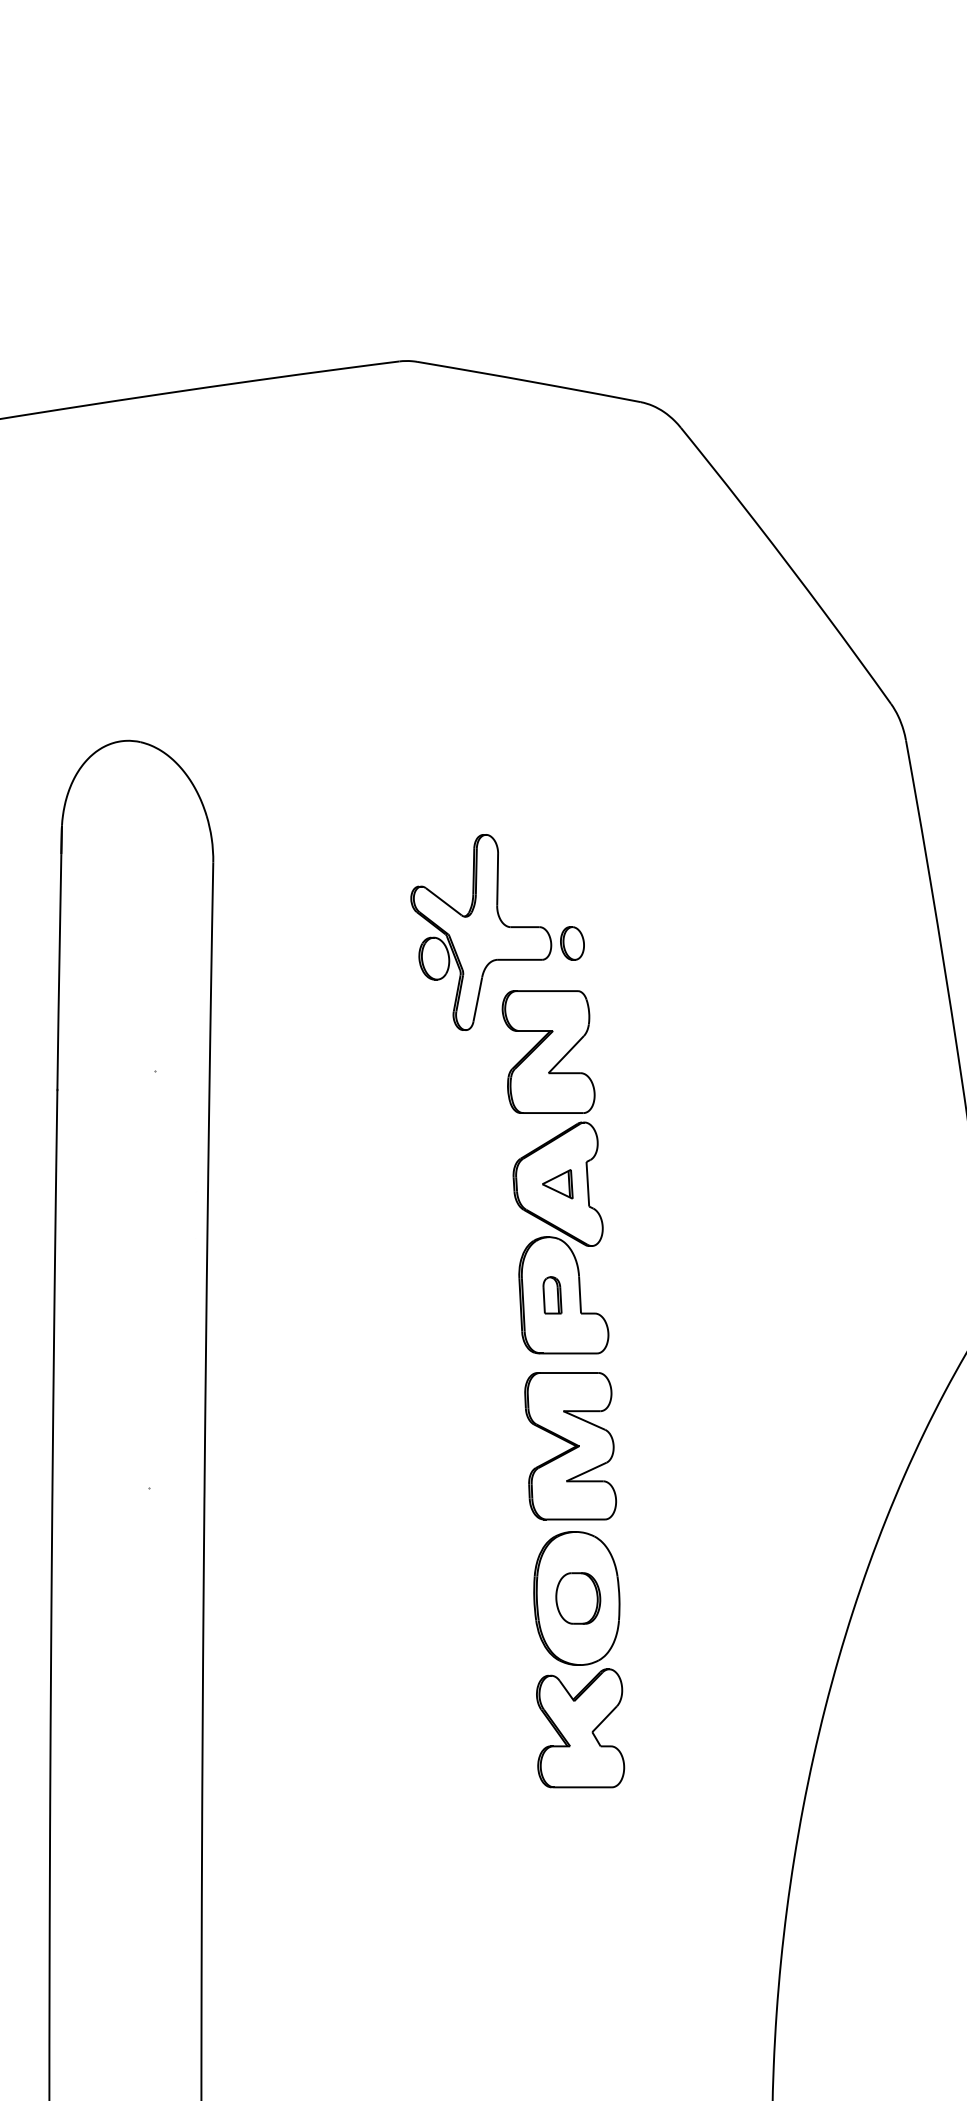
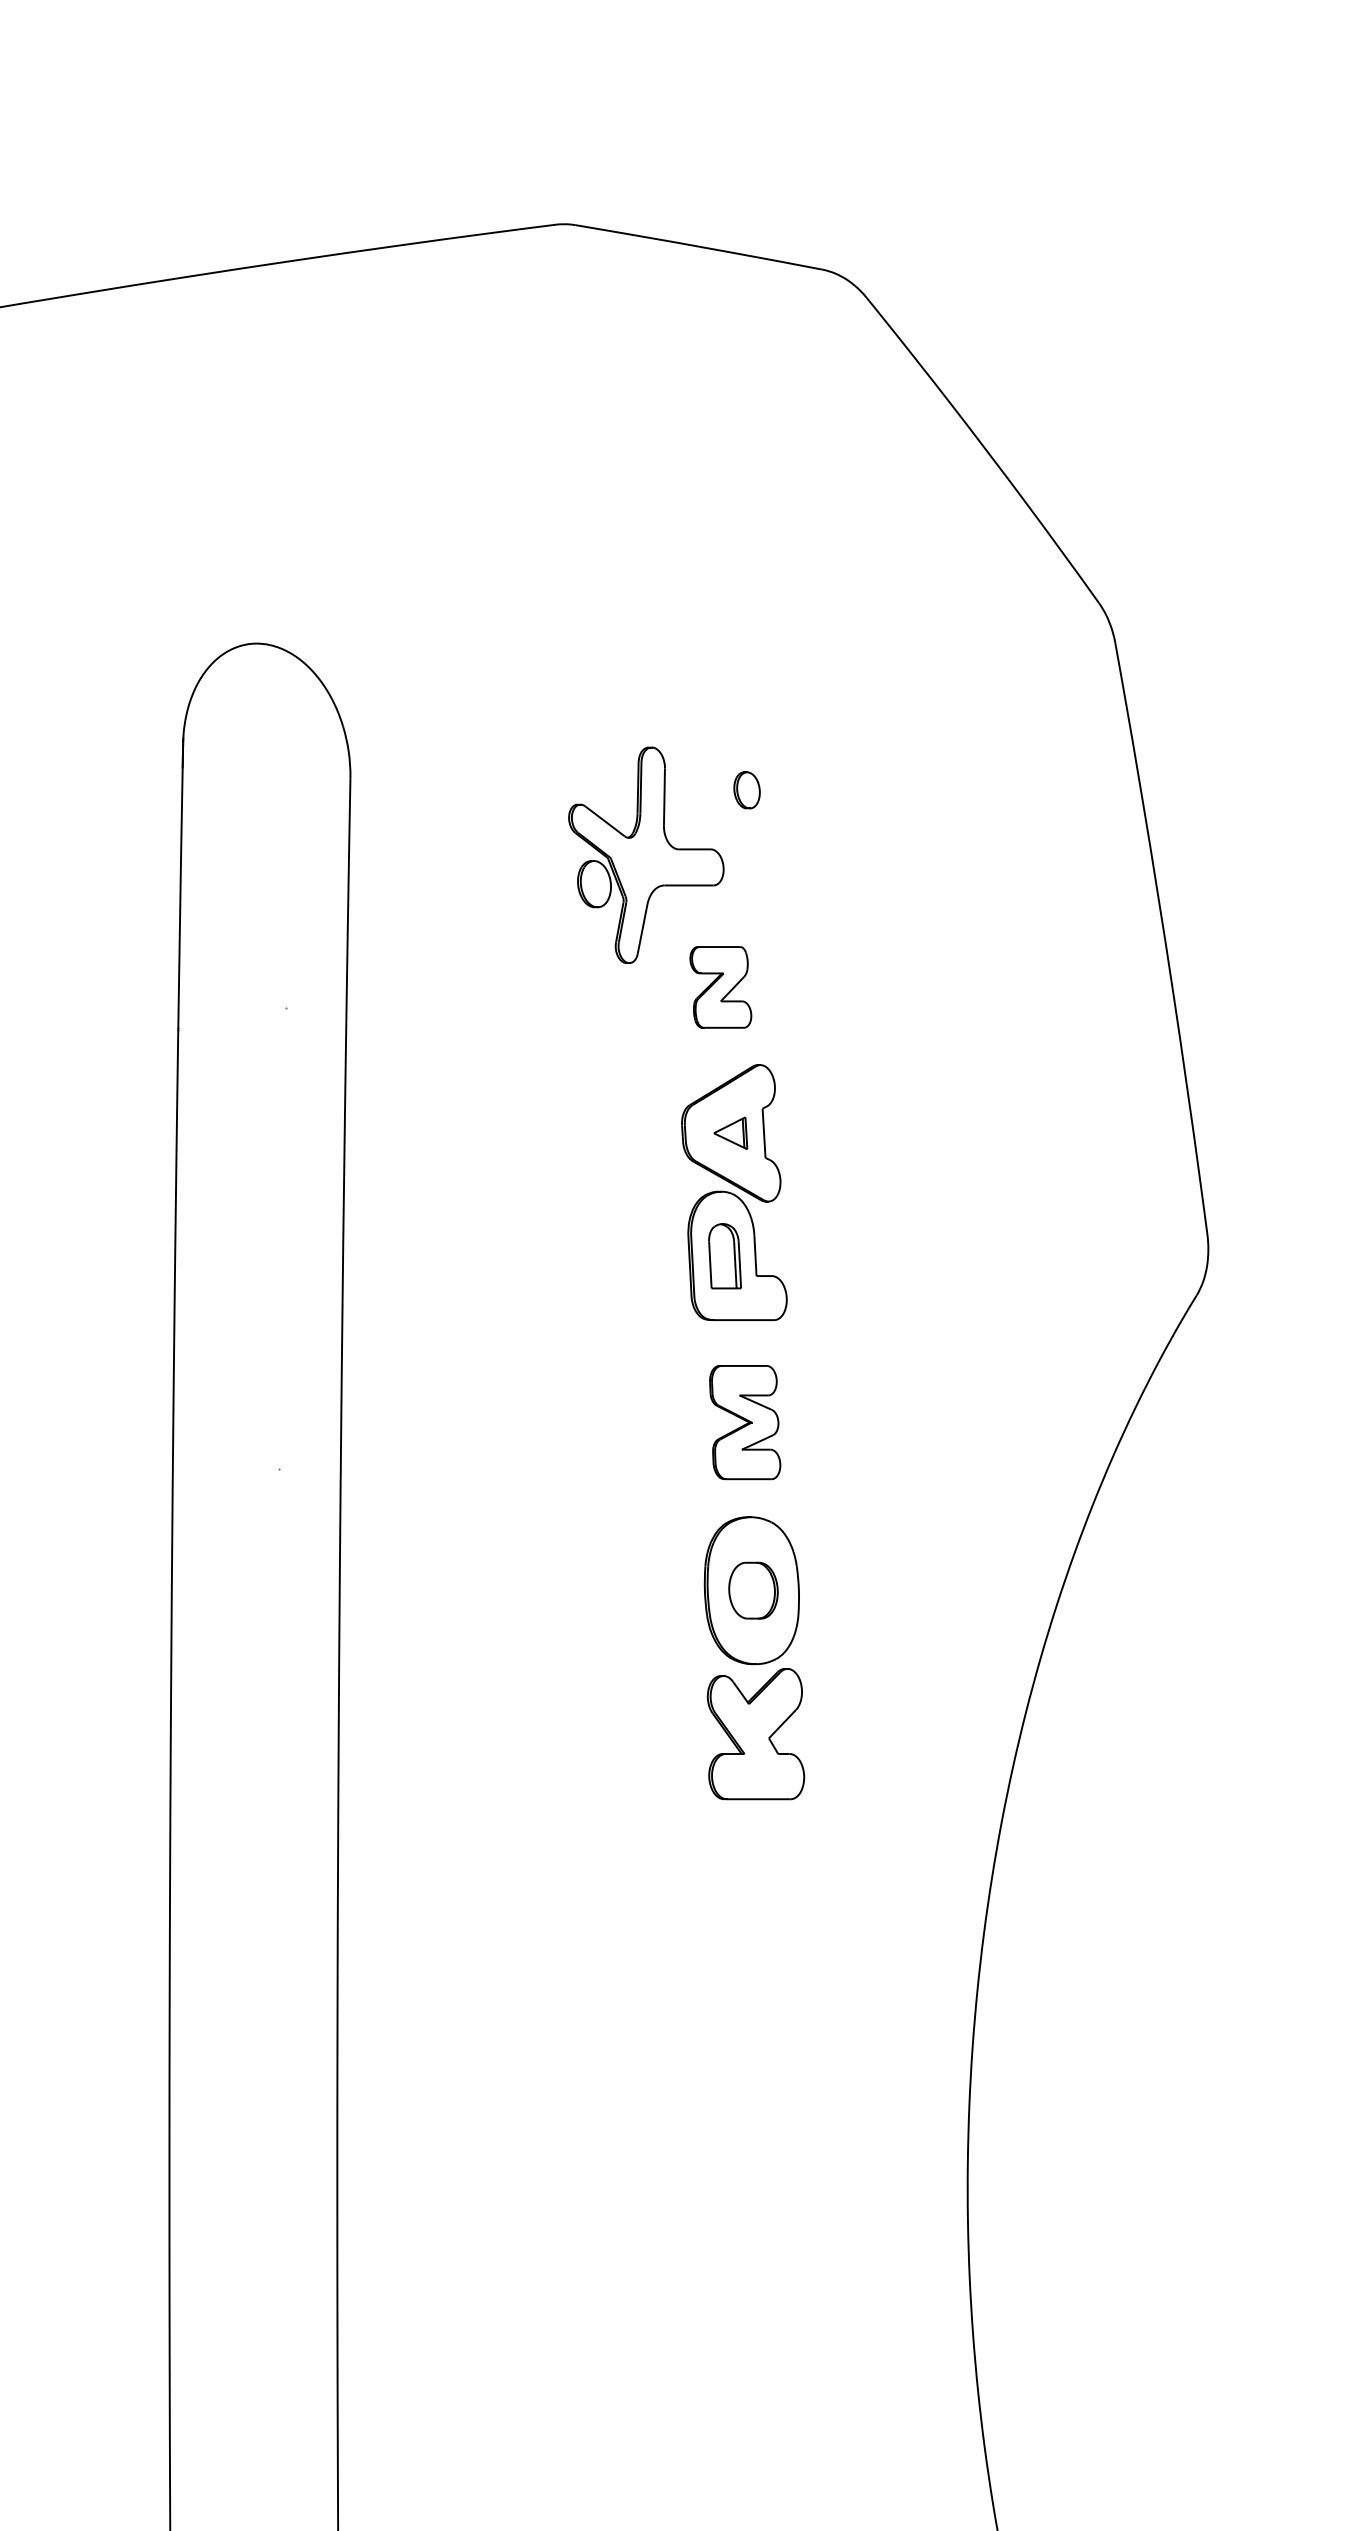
part: (571, 943) -> (746, 790), moved
part: (548, 1052) -> (720, 987), size x0.6
part: (552, 1294) -> (724, 1255), size x1.6
part: (571, 1446) -> (745, 1422), size x0.7

